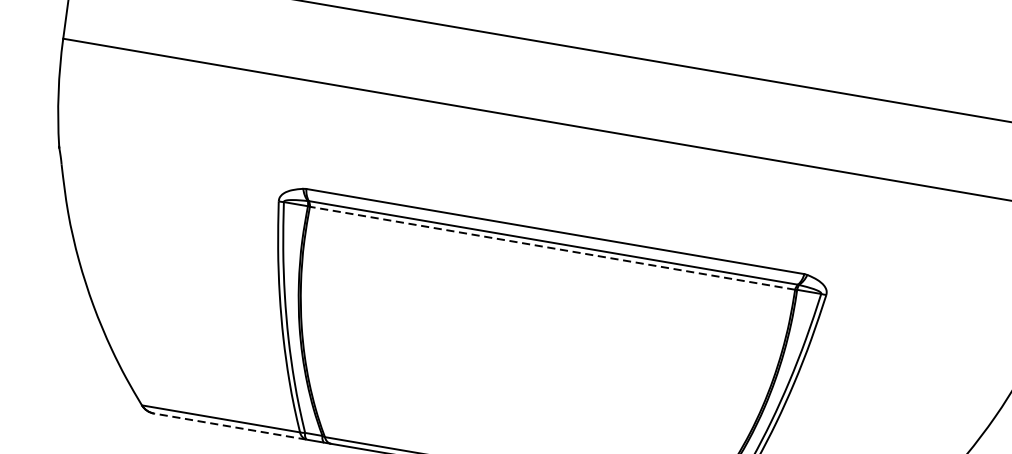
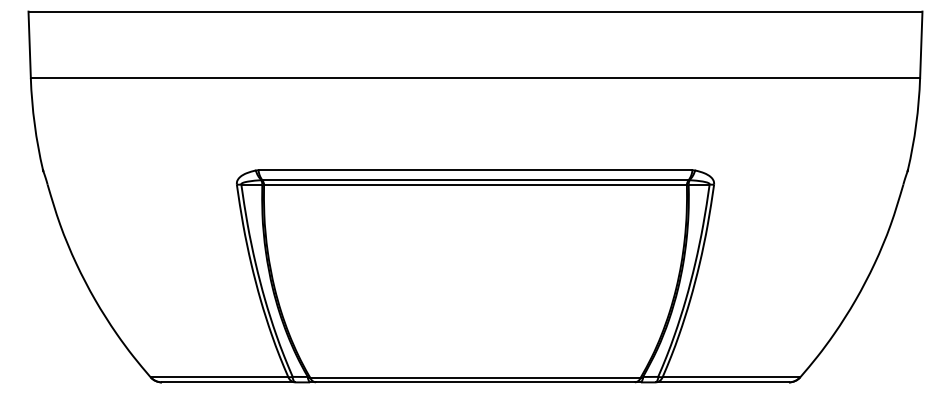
line: (552, 247) -> (475, 184), dashed -> solid
line: (229, 426) -> (227, 382), dashed -> solid

